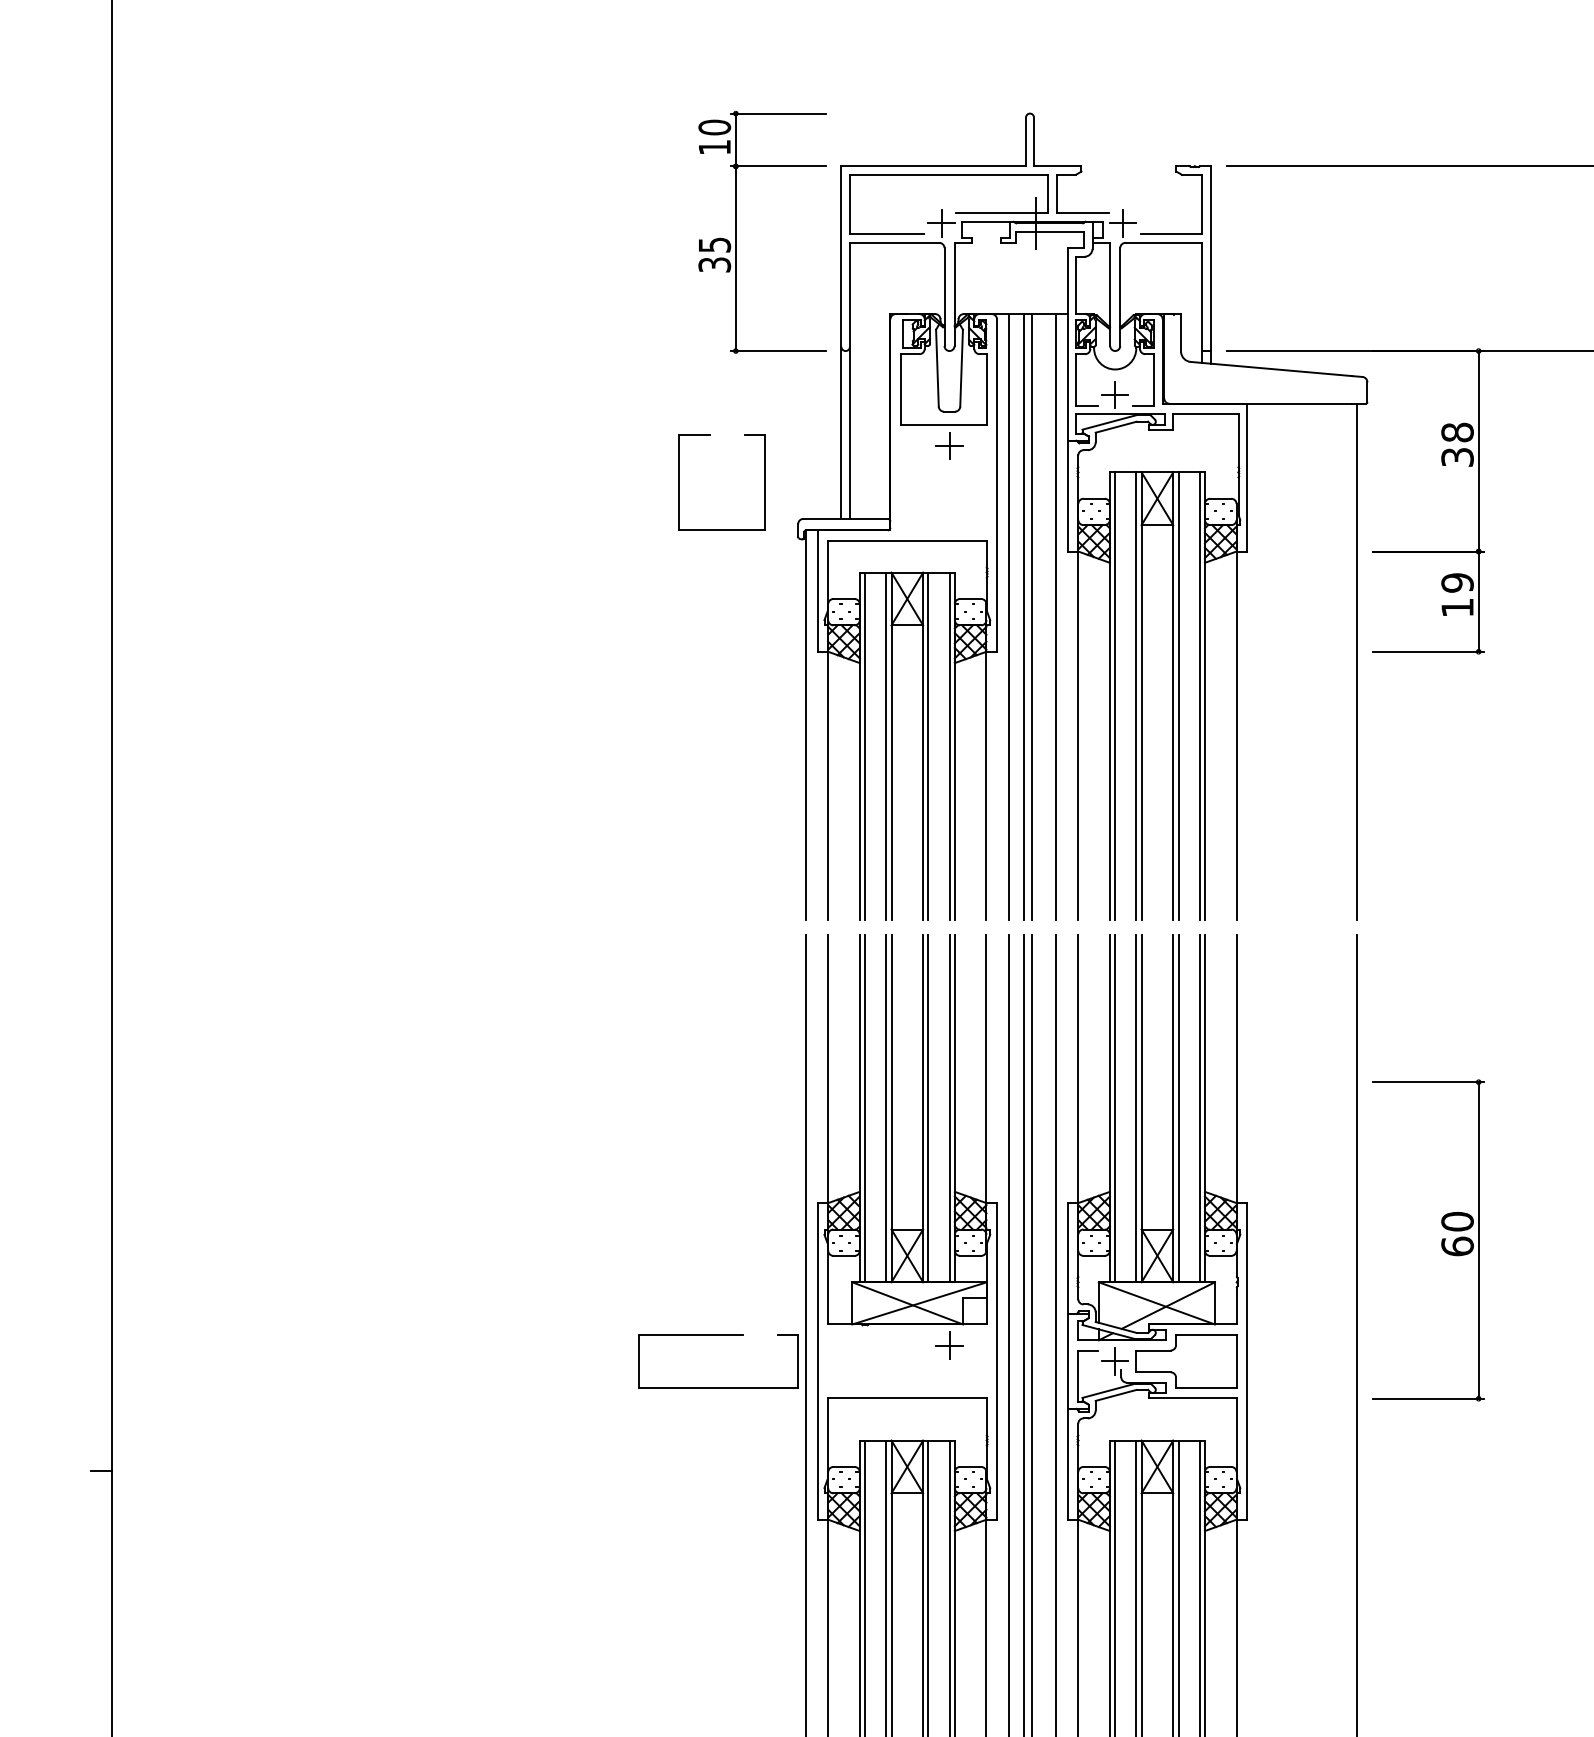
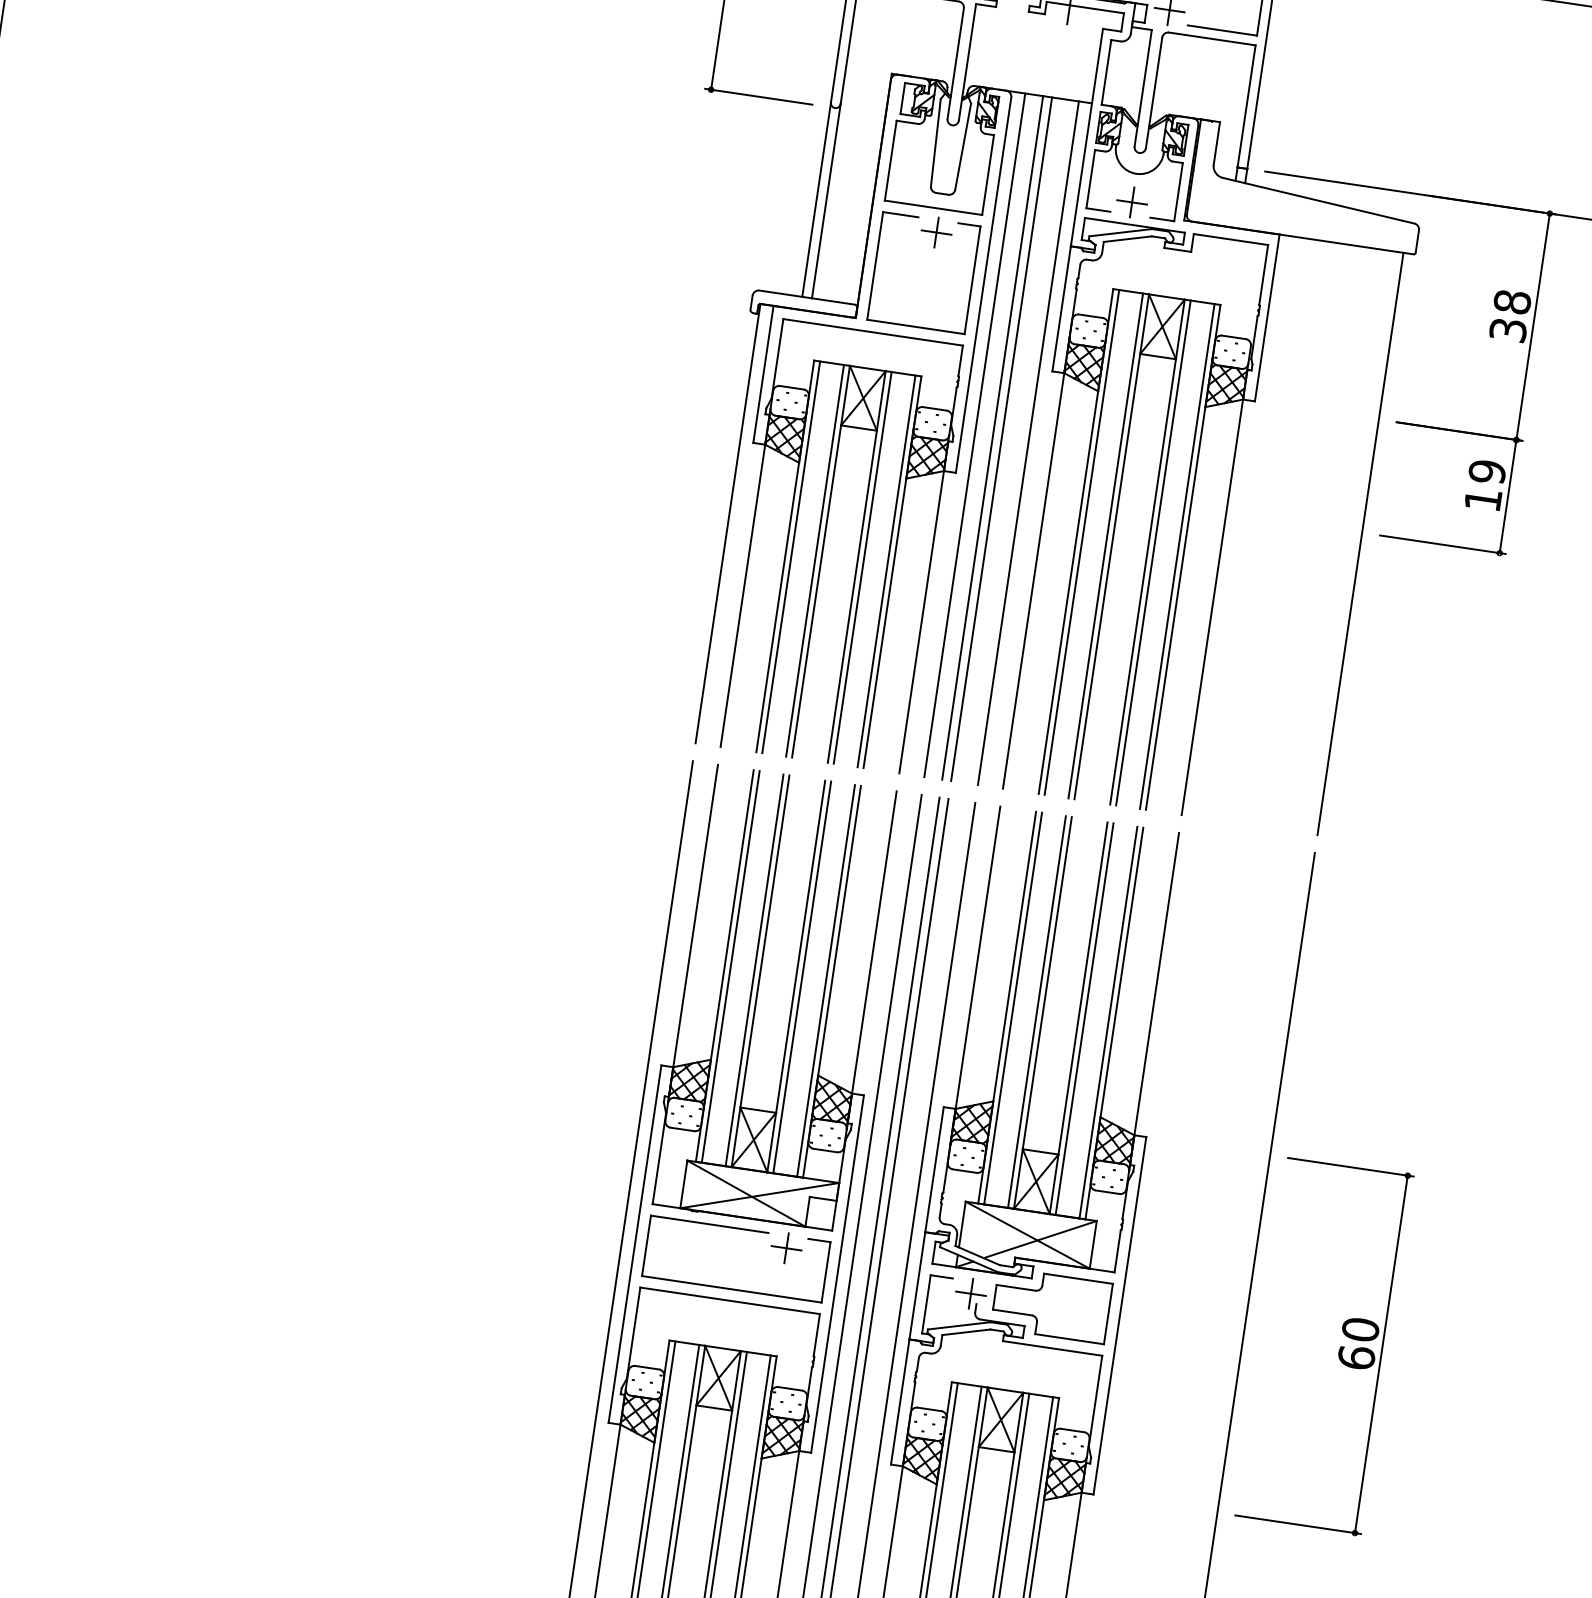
part: (679, 482) -> (876, 265), moved
part: (1441, 1240) -> (1339, 1348), moved
part: (718, 1335) -> (740, 1229), moved

